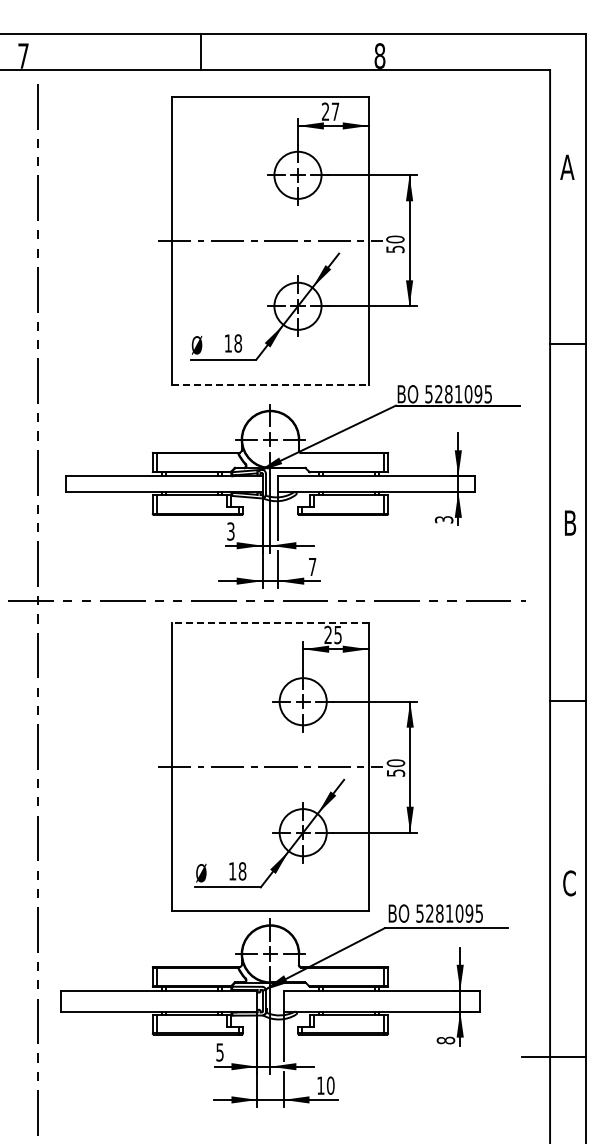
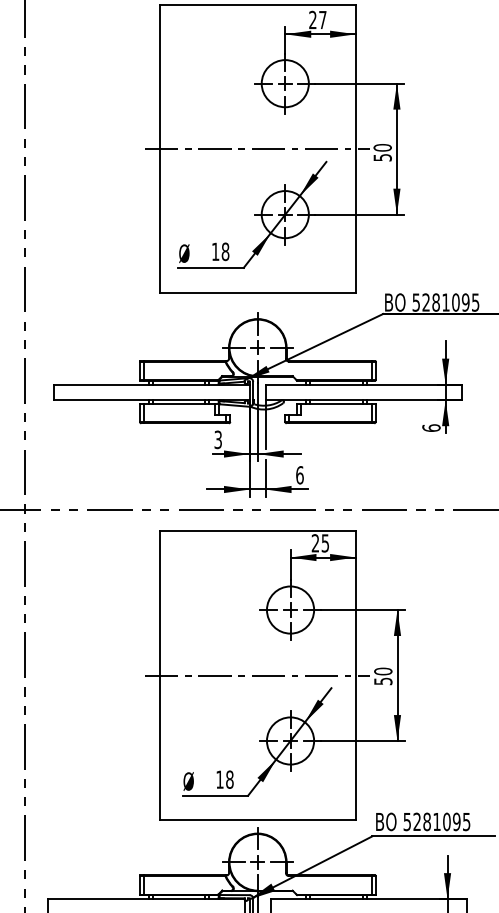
line: (270, 384) -> (257, 292), dashed -> solid
text: (443, 519) -> (430, 427), 3 -> 6
text: (312, 566) -> (299, 474), 7 -> 6
line: (269, 623) -> (256, 531), dashed -> solid

